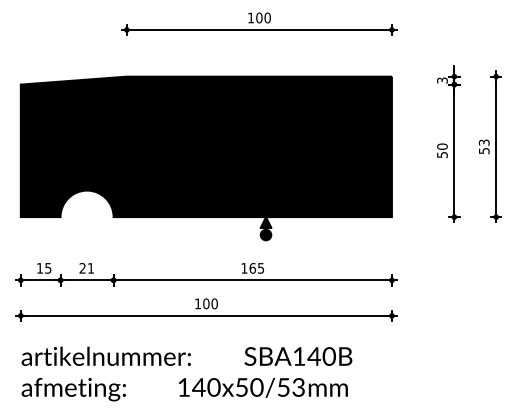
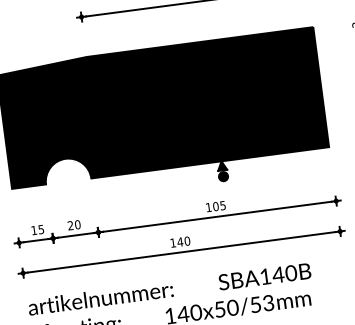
text: (90, 268) -> (77, 224), 21 -> 20
text: (252, 268) -> (215, 206), 165 -> 105
text: (205, 303) -> (179, 241), 100 -> 140

